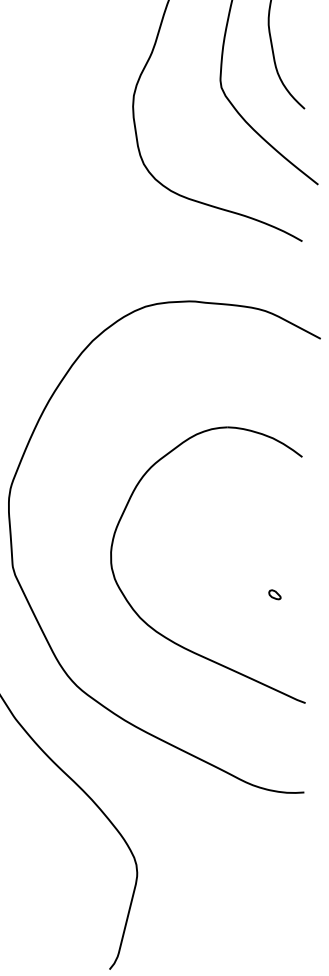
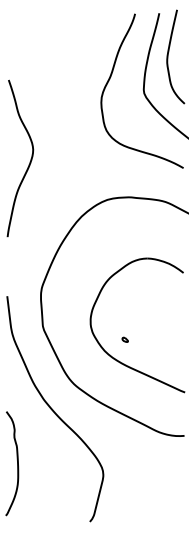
part: (273, 594) -> (124, 339), moved

